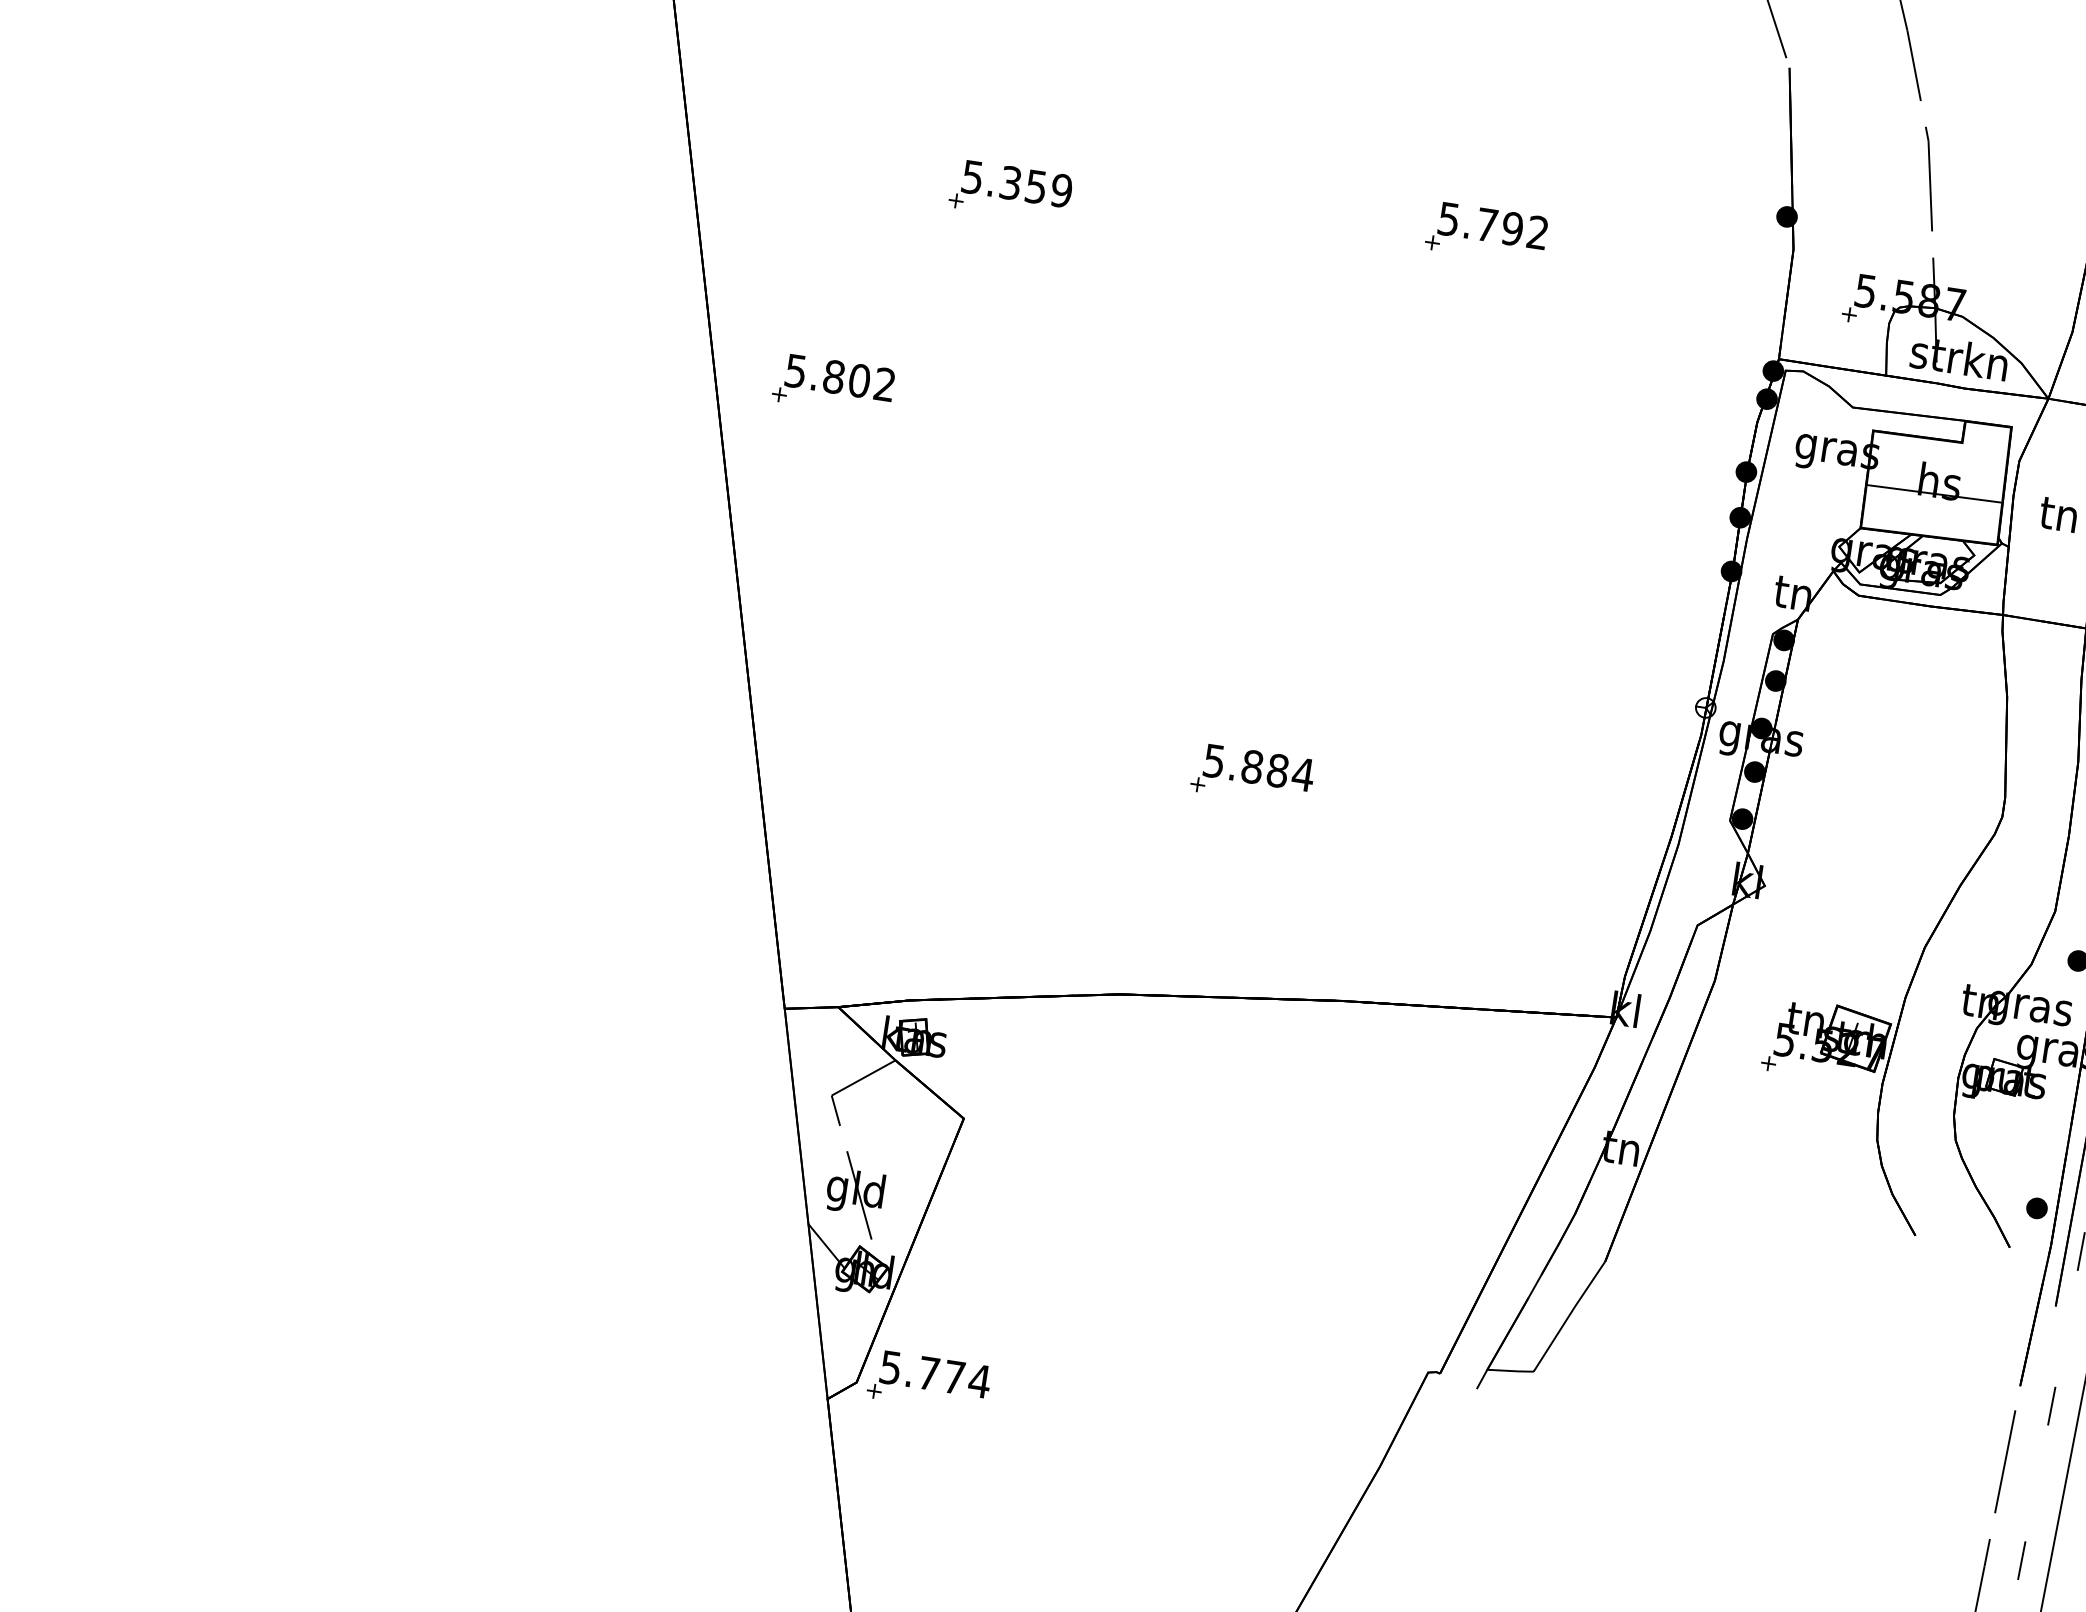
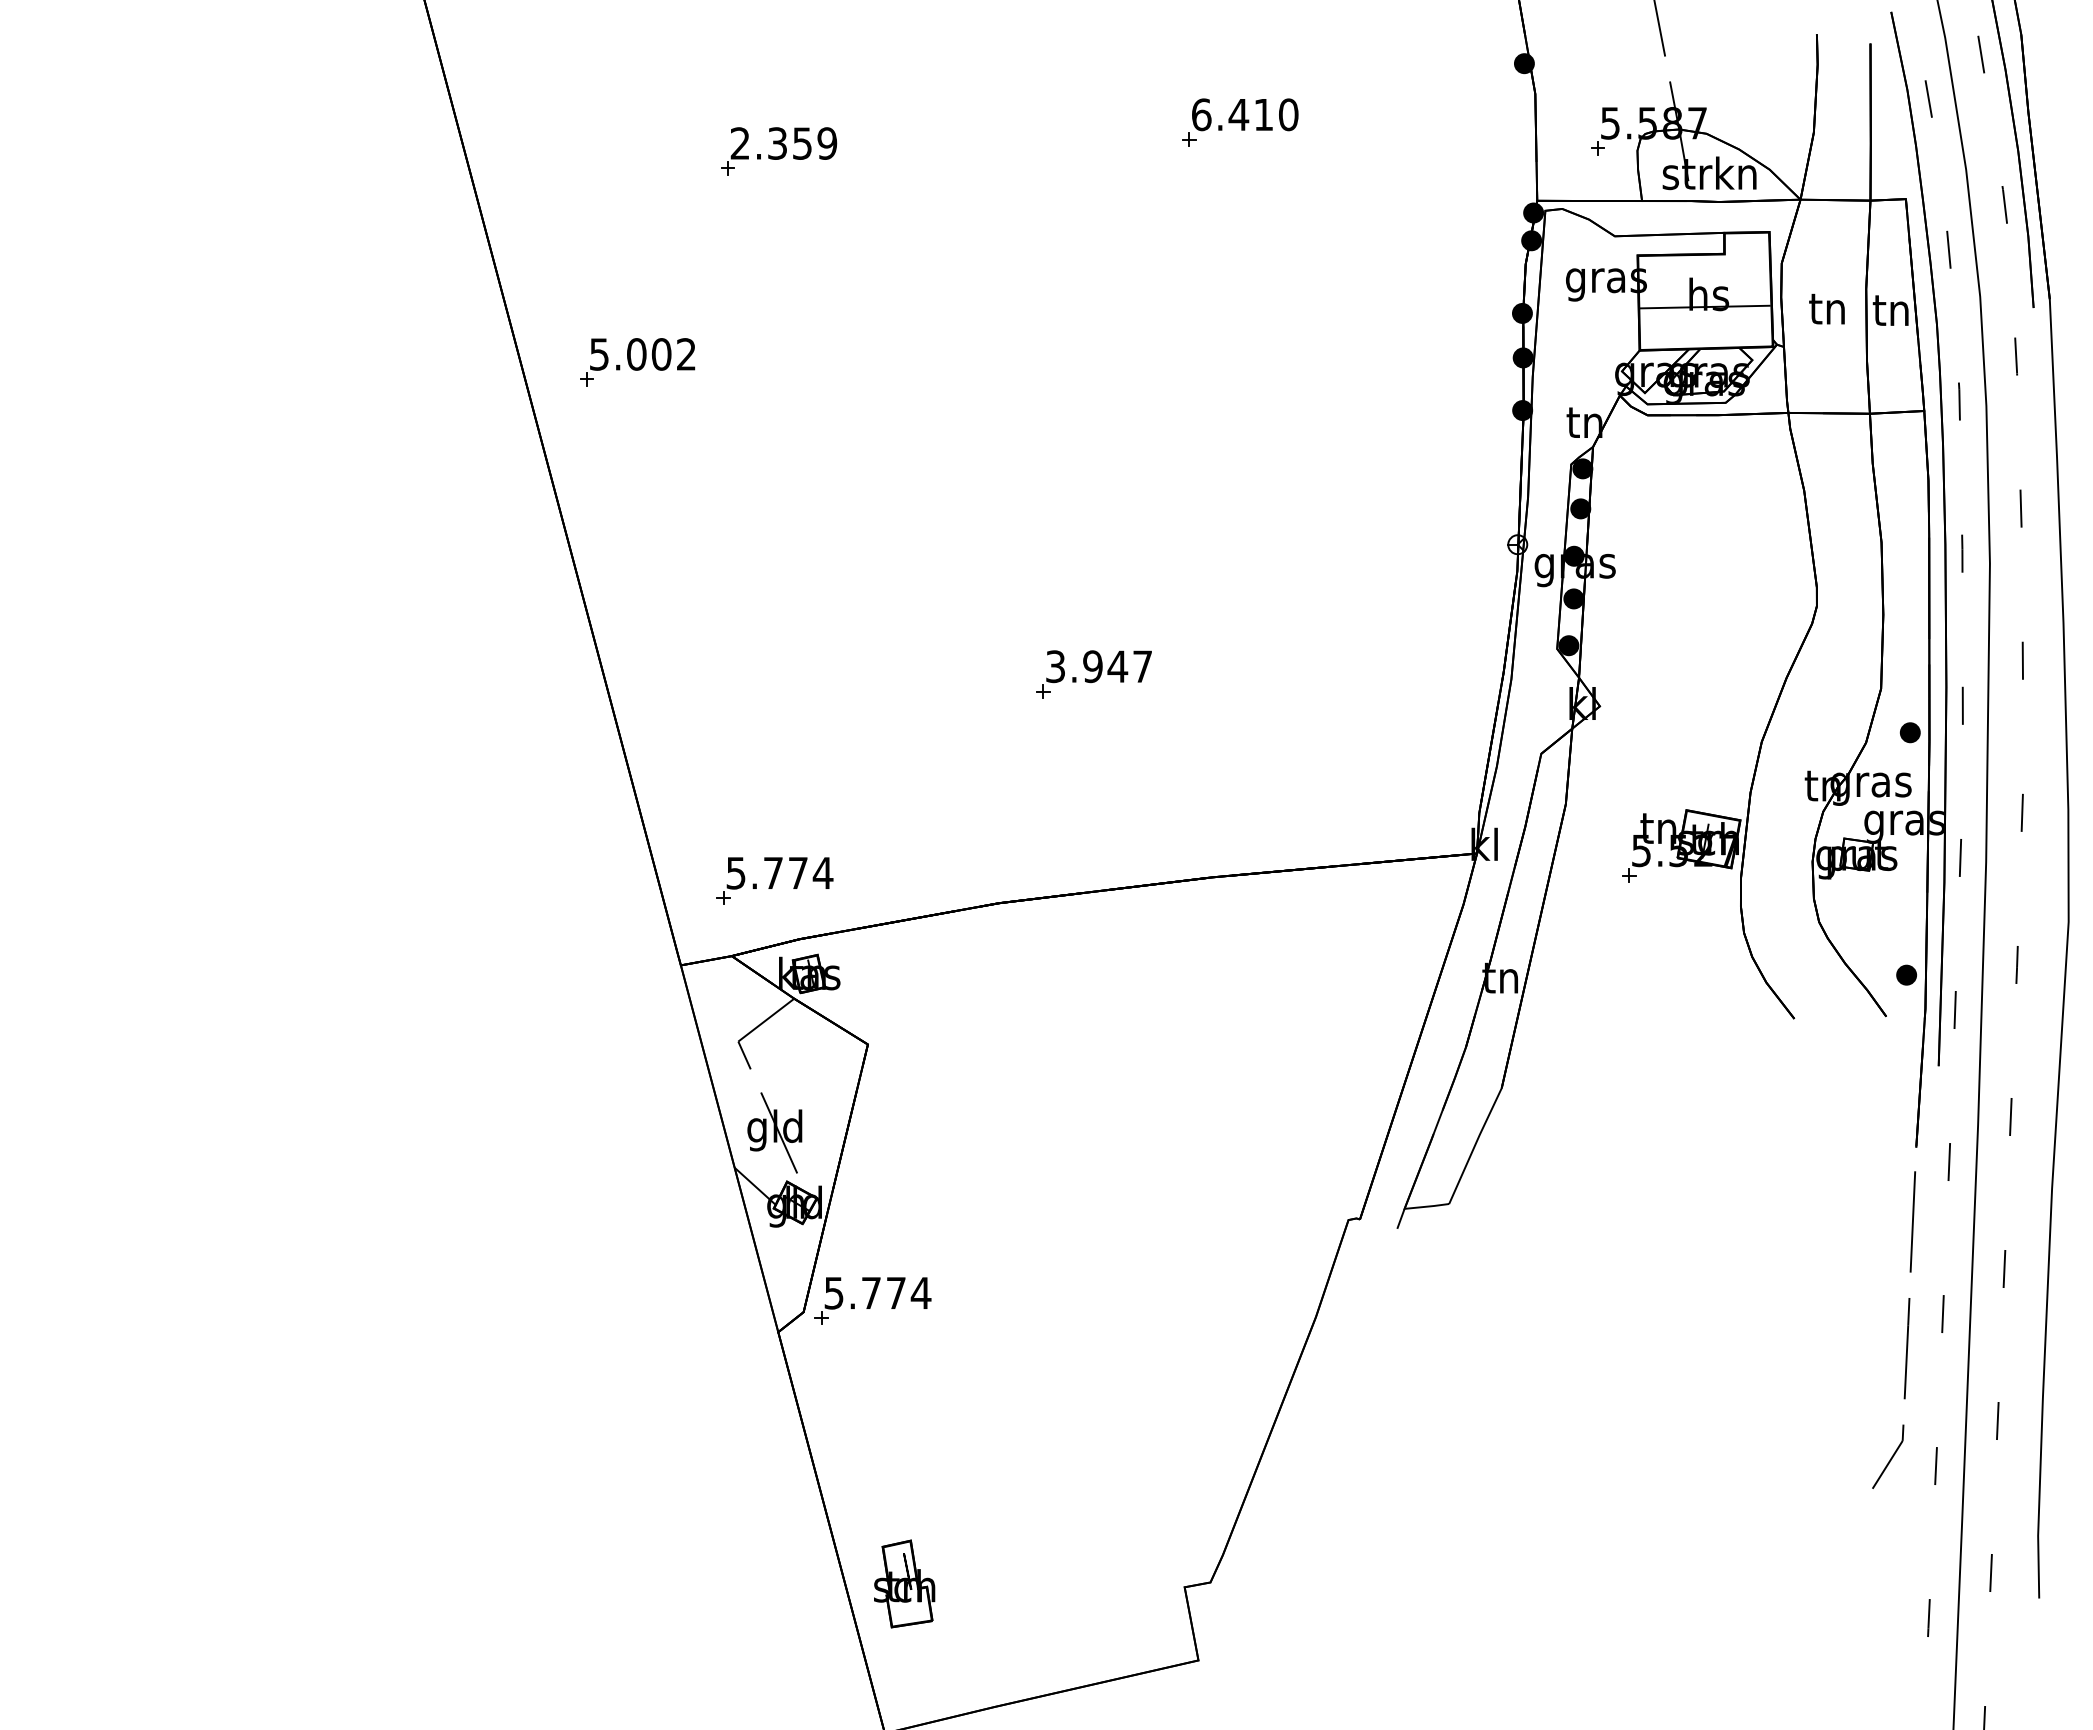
text: (971, 177) -> (739, 143), 5.359 -> 2.359
text: (1493, 225) -> (1245, 114), 5.792 -> 6.410
text: (833, 377) -> (636, 354), 5.802 -> 5.002
text: (1259, 767) -> (1099, 666), 5.884 -> 3.947
part: (893, 936) -> (774, 880), added

